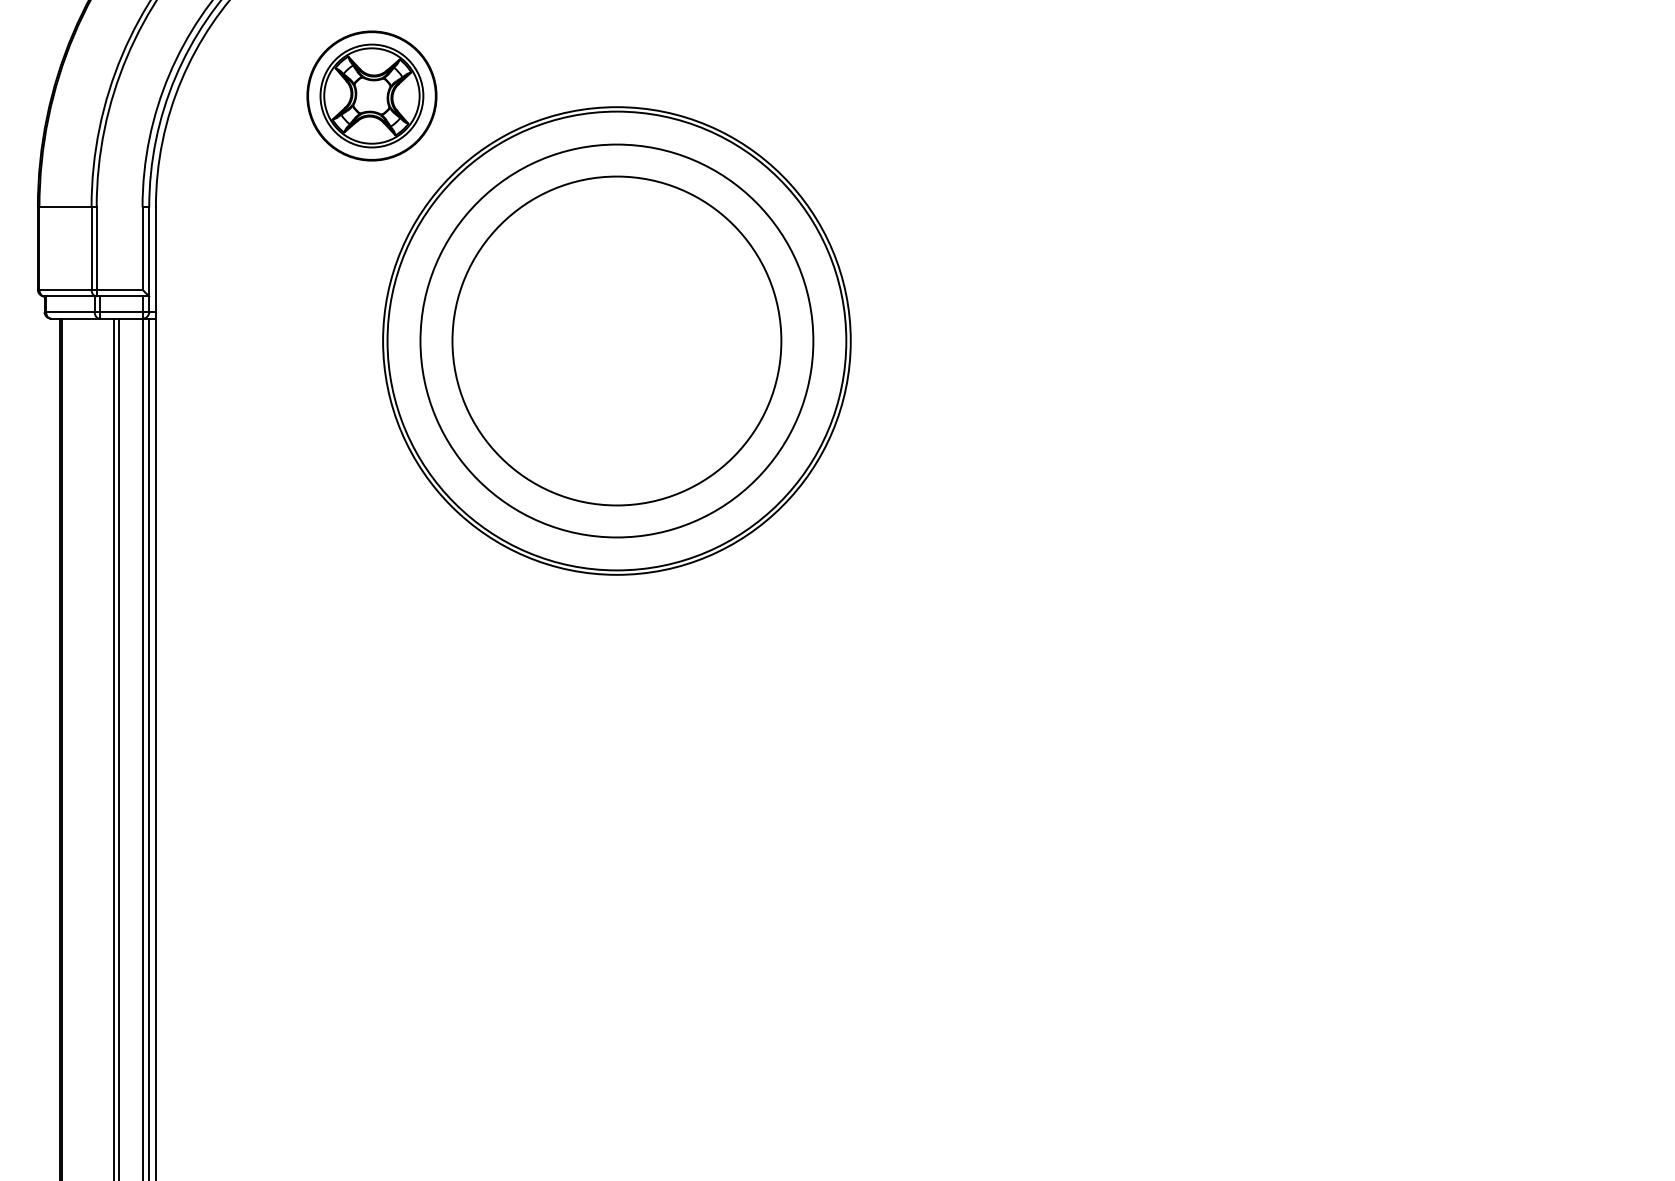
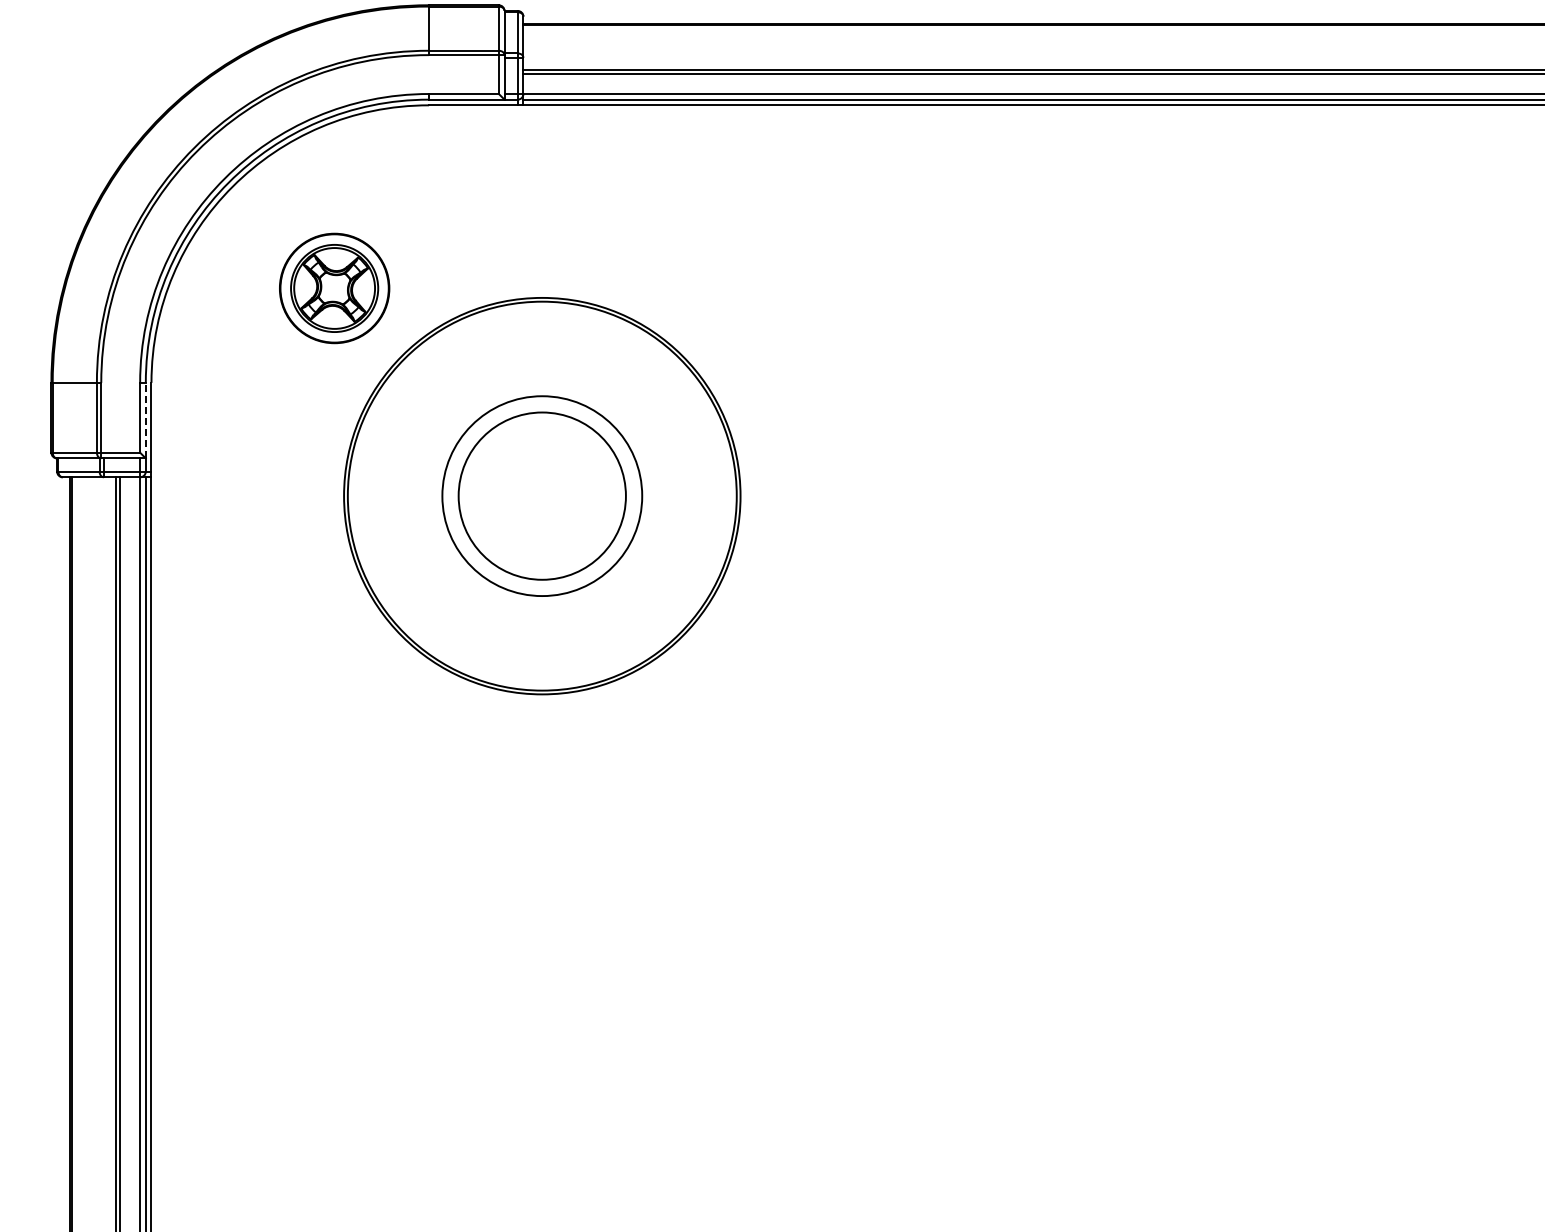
line: (148, 251) -> (145, 420), solid -> dashed
circle: (615, 340) -> (541, 495), size x0.6
circle: (615, 340) -> (541, 495), size x0.6

